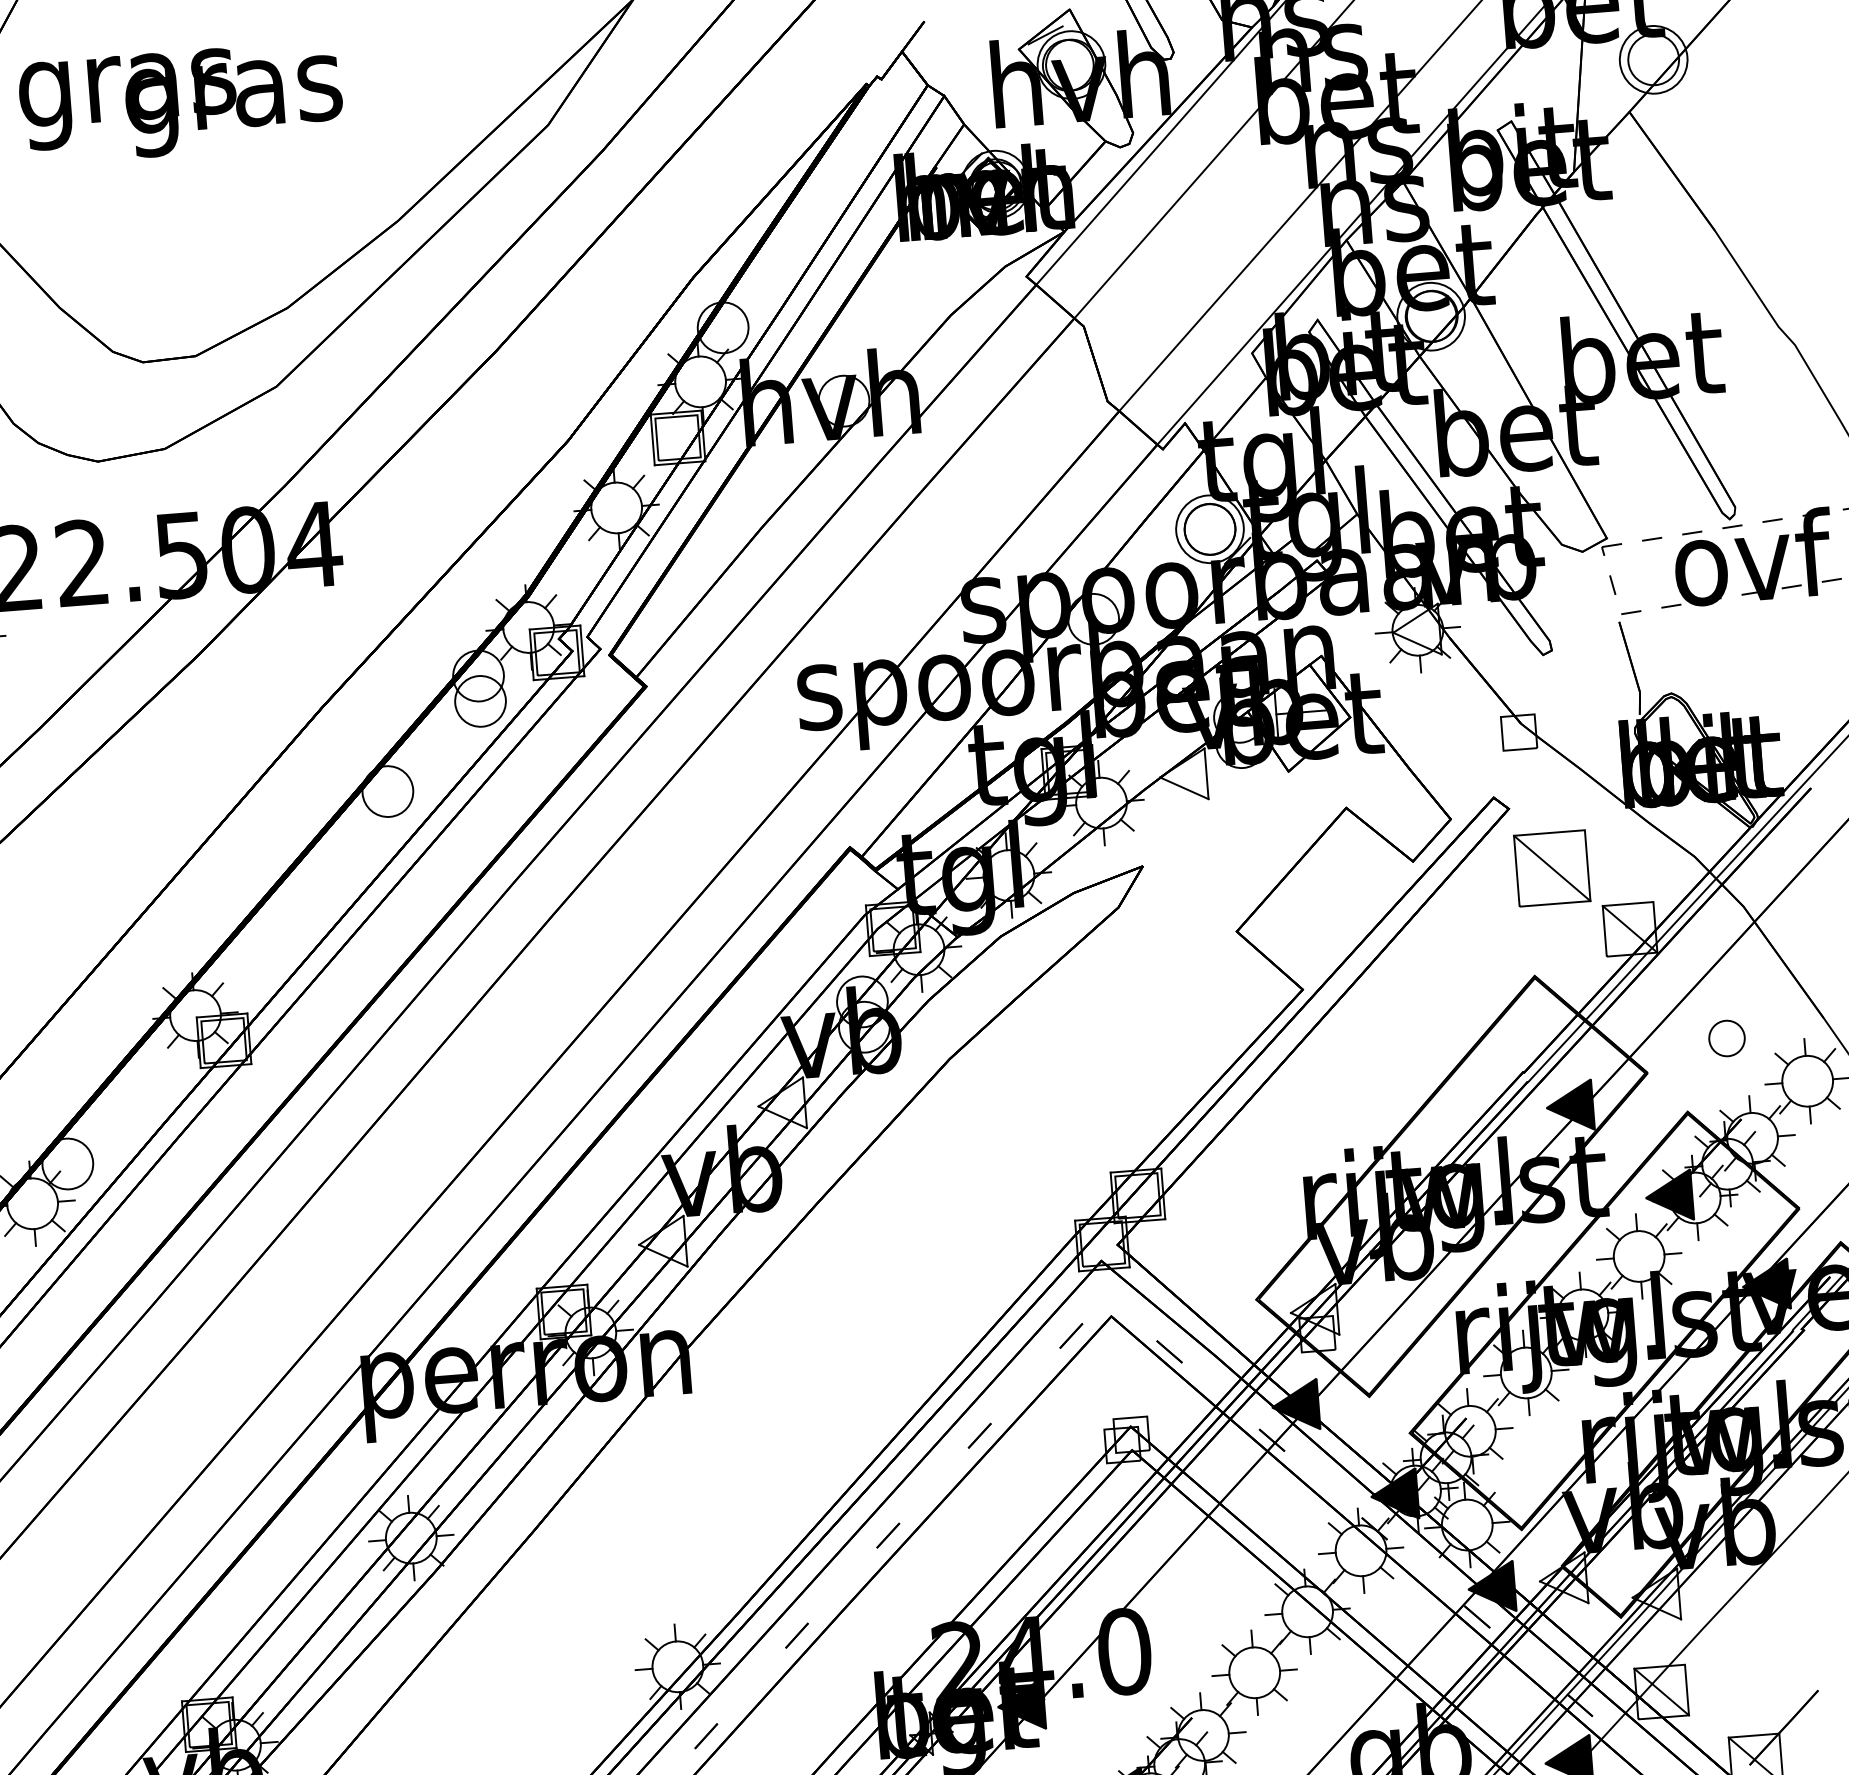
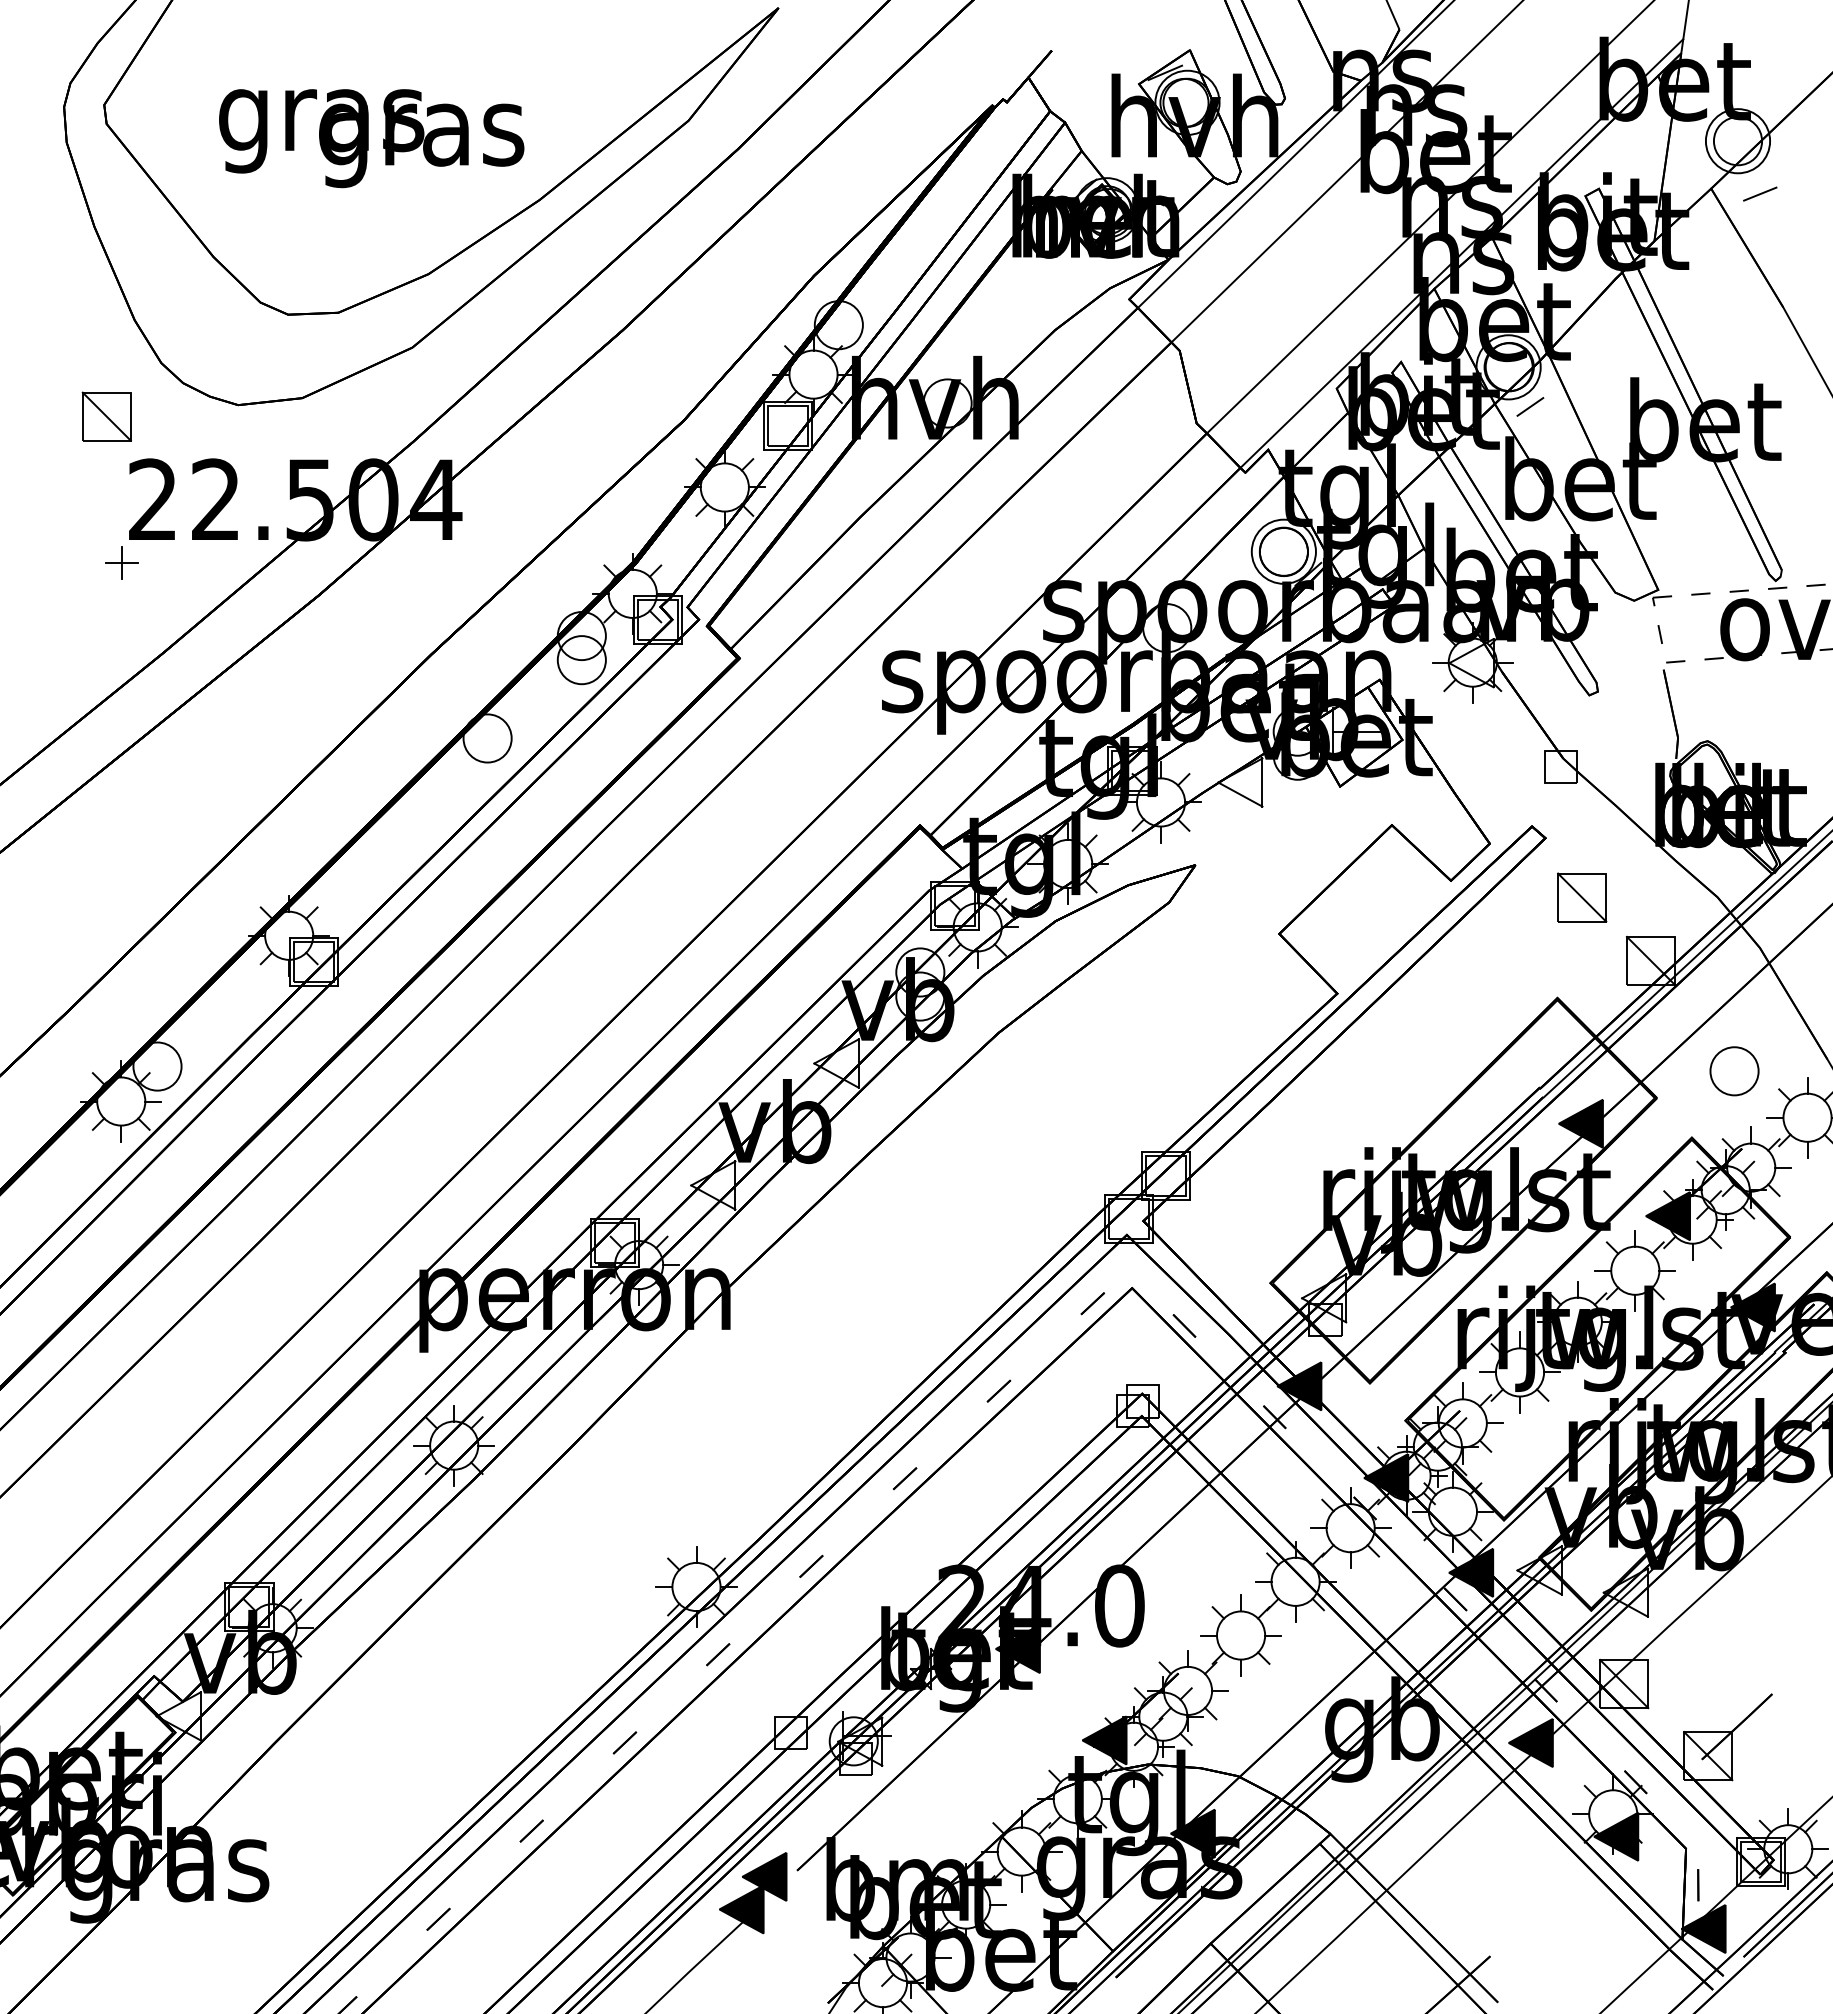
text: (181, 103) -> (371, 138), moved
line: (1681, 112) -> (1760, 193), added
line: (1457, 356) -> (1530, 406), added
part: (1552, 868) -> (1582, 897), size x0.71
part: (1727, 1038) -> (1734, 1071), size x1.43

